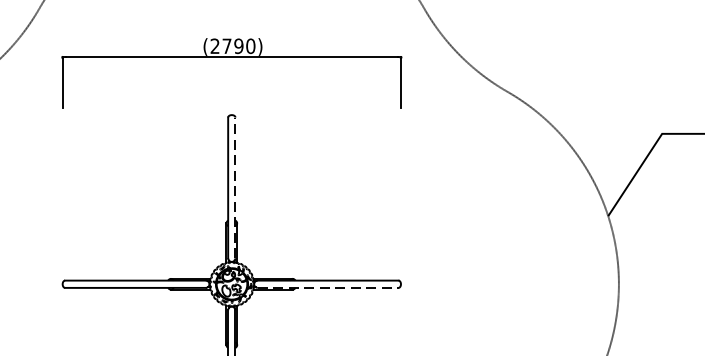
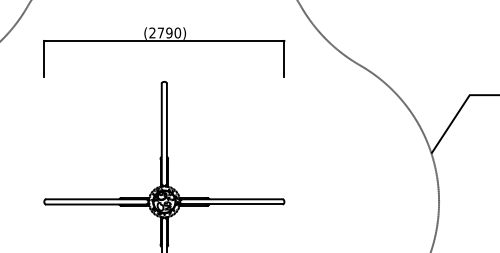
line: (234, 187) -> (166, 133), dashed -> solid
line: (327, 287) -> (232, 204), dashed -> solid

